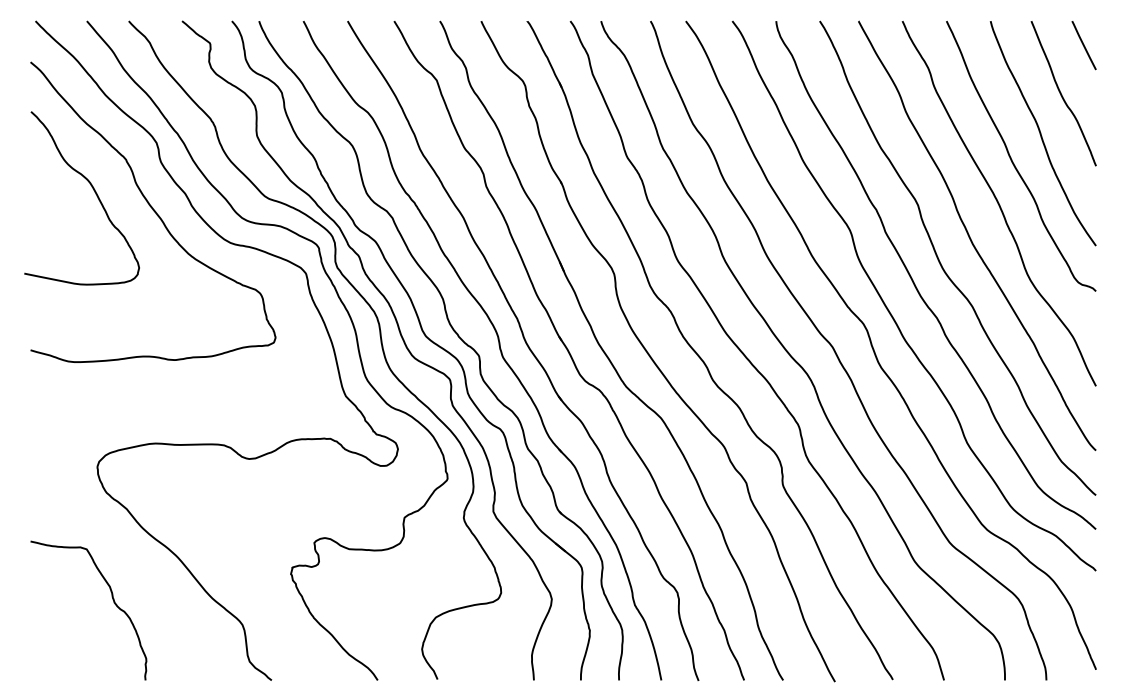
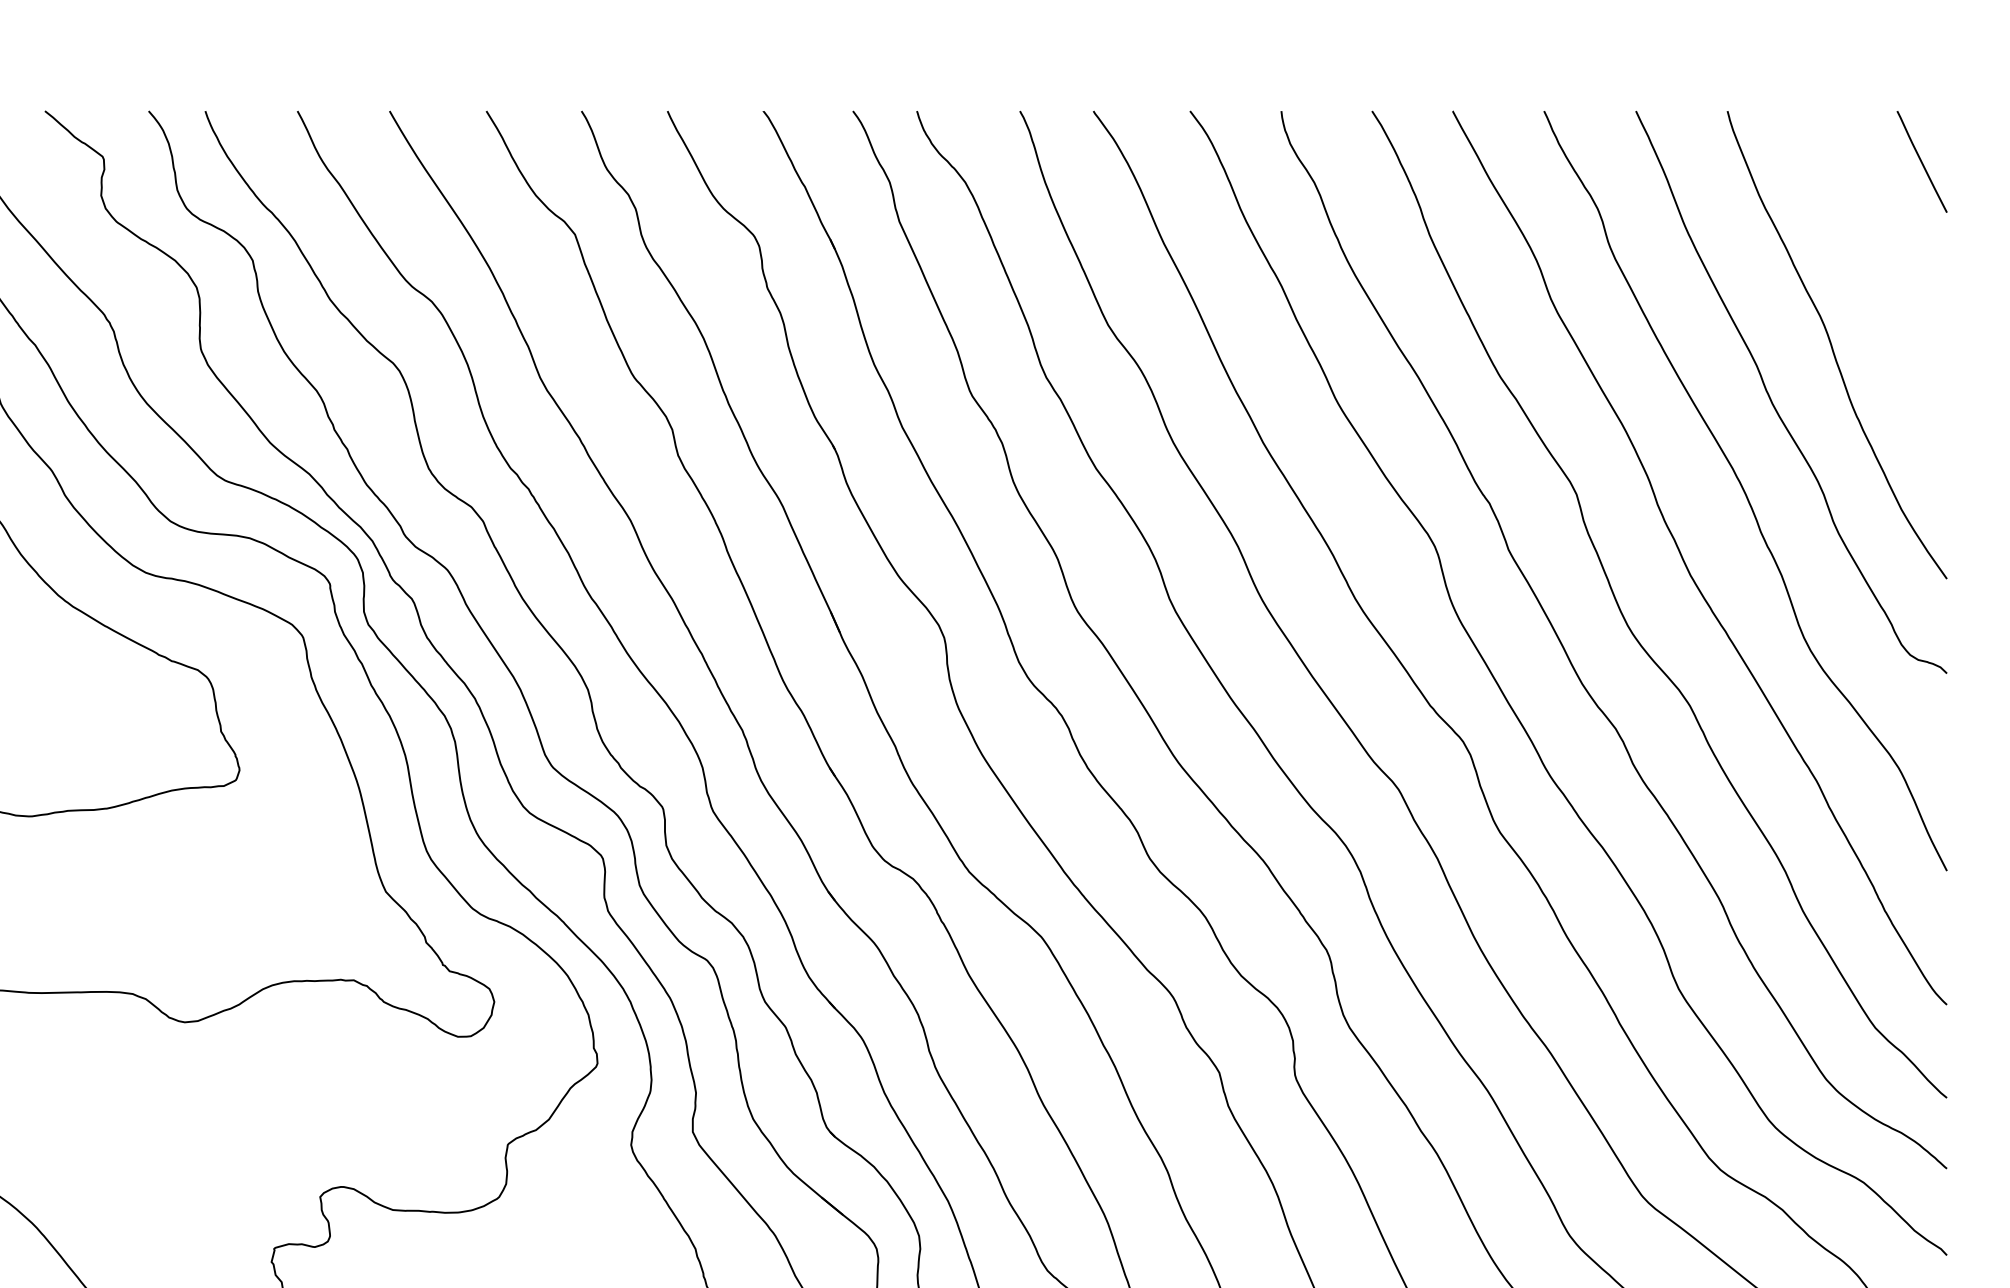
curve: (1062, 94) -> (1877, 263), removed

